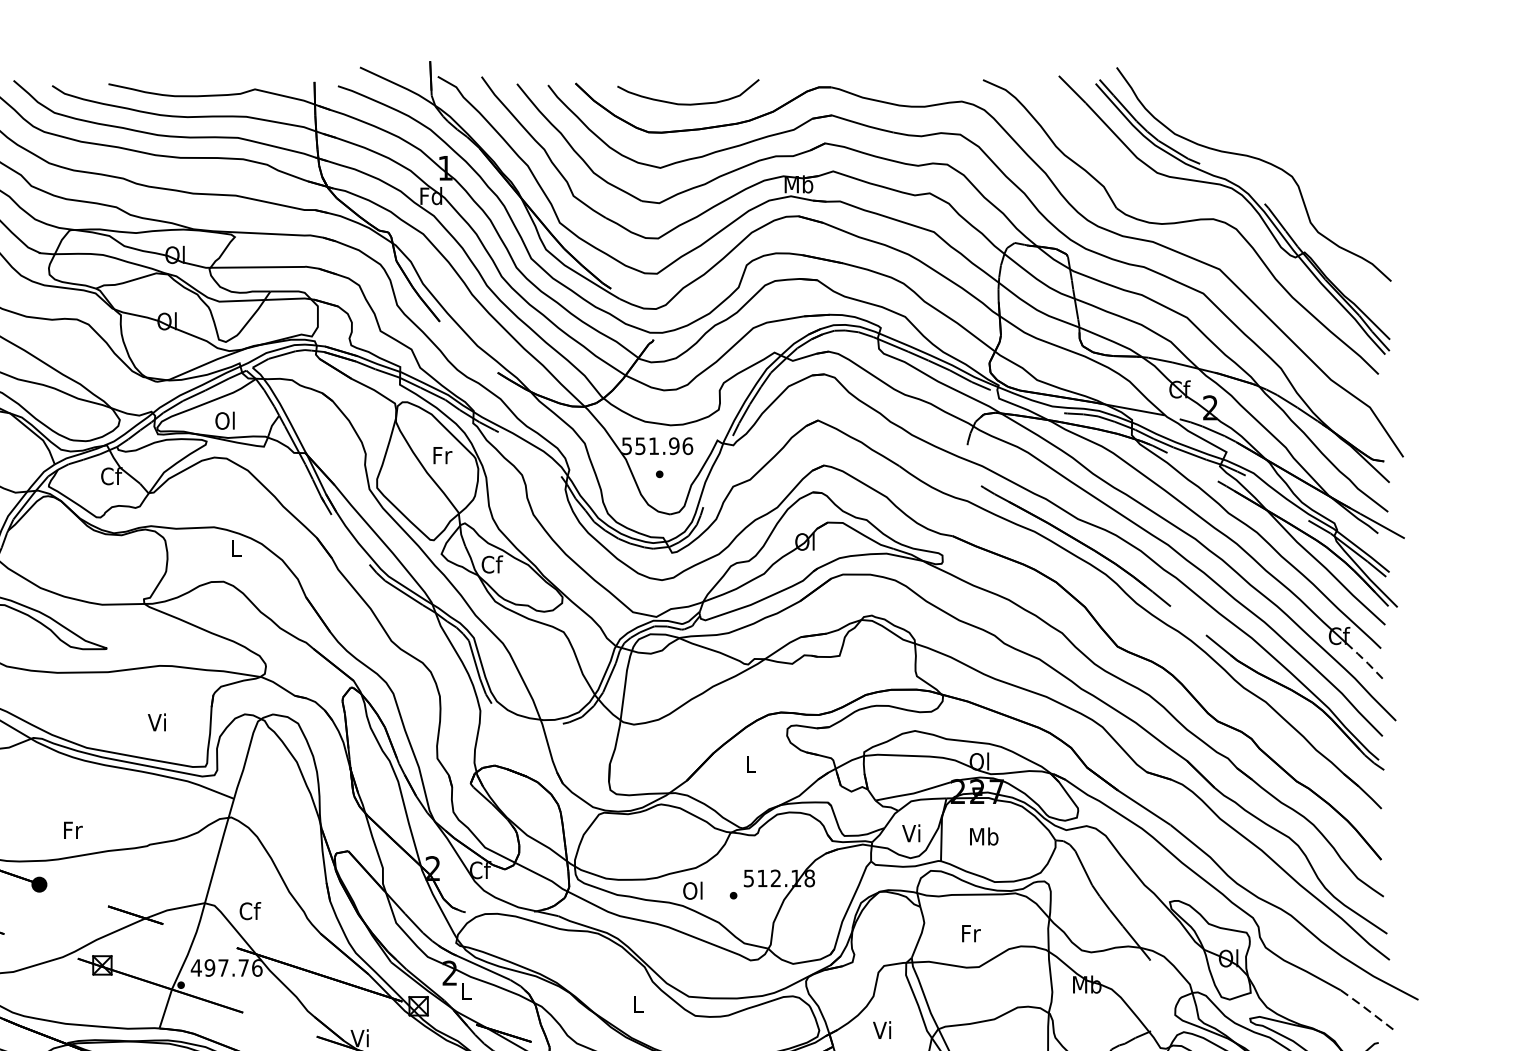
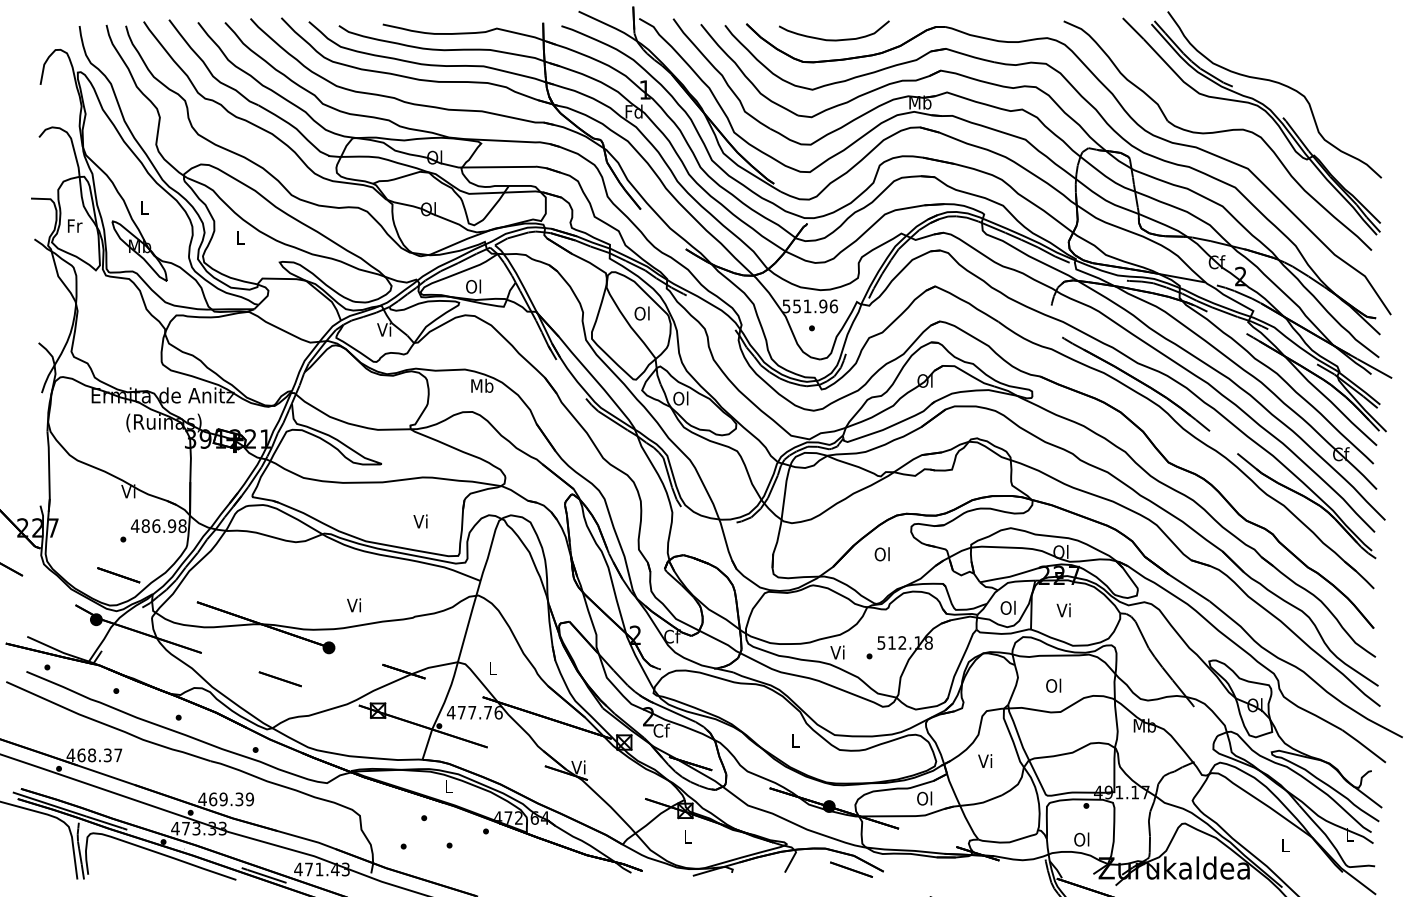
text: (442, 455) -> (642, 313), Fr -> Ol
text: (111, 475) -> (385, 329), Cf -> Vi
text: (236, 547) -> (482, 385), L -> Mb
text: (492, 564) -> (681, 398), Cf -> Ol
line: (1366, 662) -> (1362, 474), dashed -> solid
text: (748, 764) -> (881, 554), L -> Ol
text: (72, 830) -> (354, 605), Fr -> Vi
text: (910, 832) -> (1007, 607), Vi -> Ol
text: (984, 836) -> (1064, 610), Mb -> Vi
text: (692, 890) -> (837, 652), Ol -> Vi
text: (250, 911) -> (493, 668), Cf -> L
text: (971, 933) -> (1054, 685), Fr -> Ol
text: (209, 967) -> (461, 712), 497.76 -> 477.76
text: (466, 990) -> (661, 730), L -> Cf
line: (1369, 1011) -> (1364, 746), dashed -> solid

